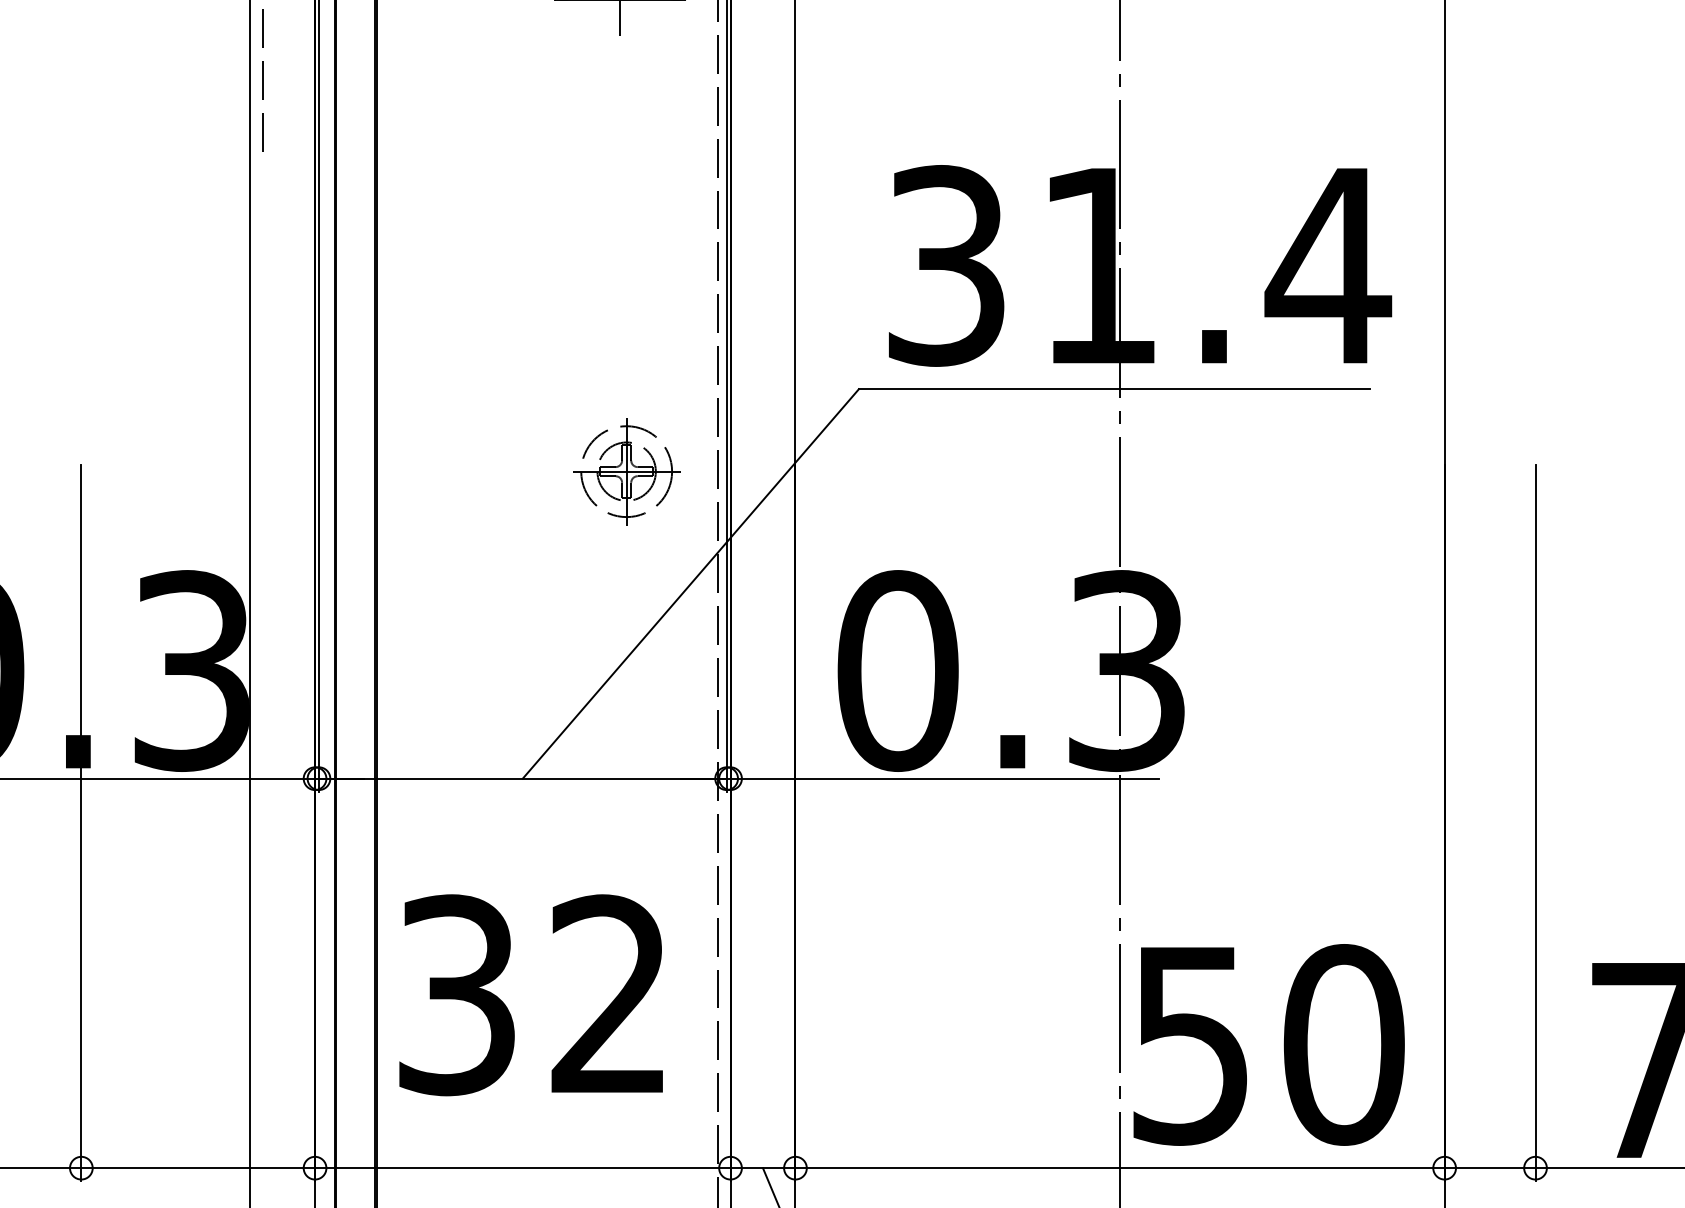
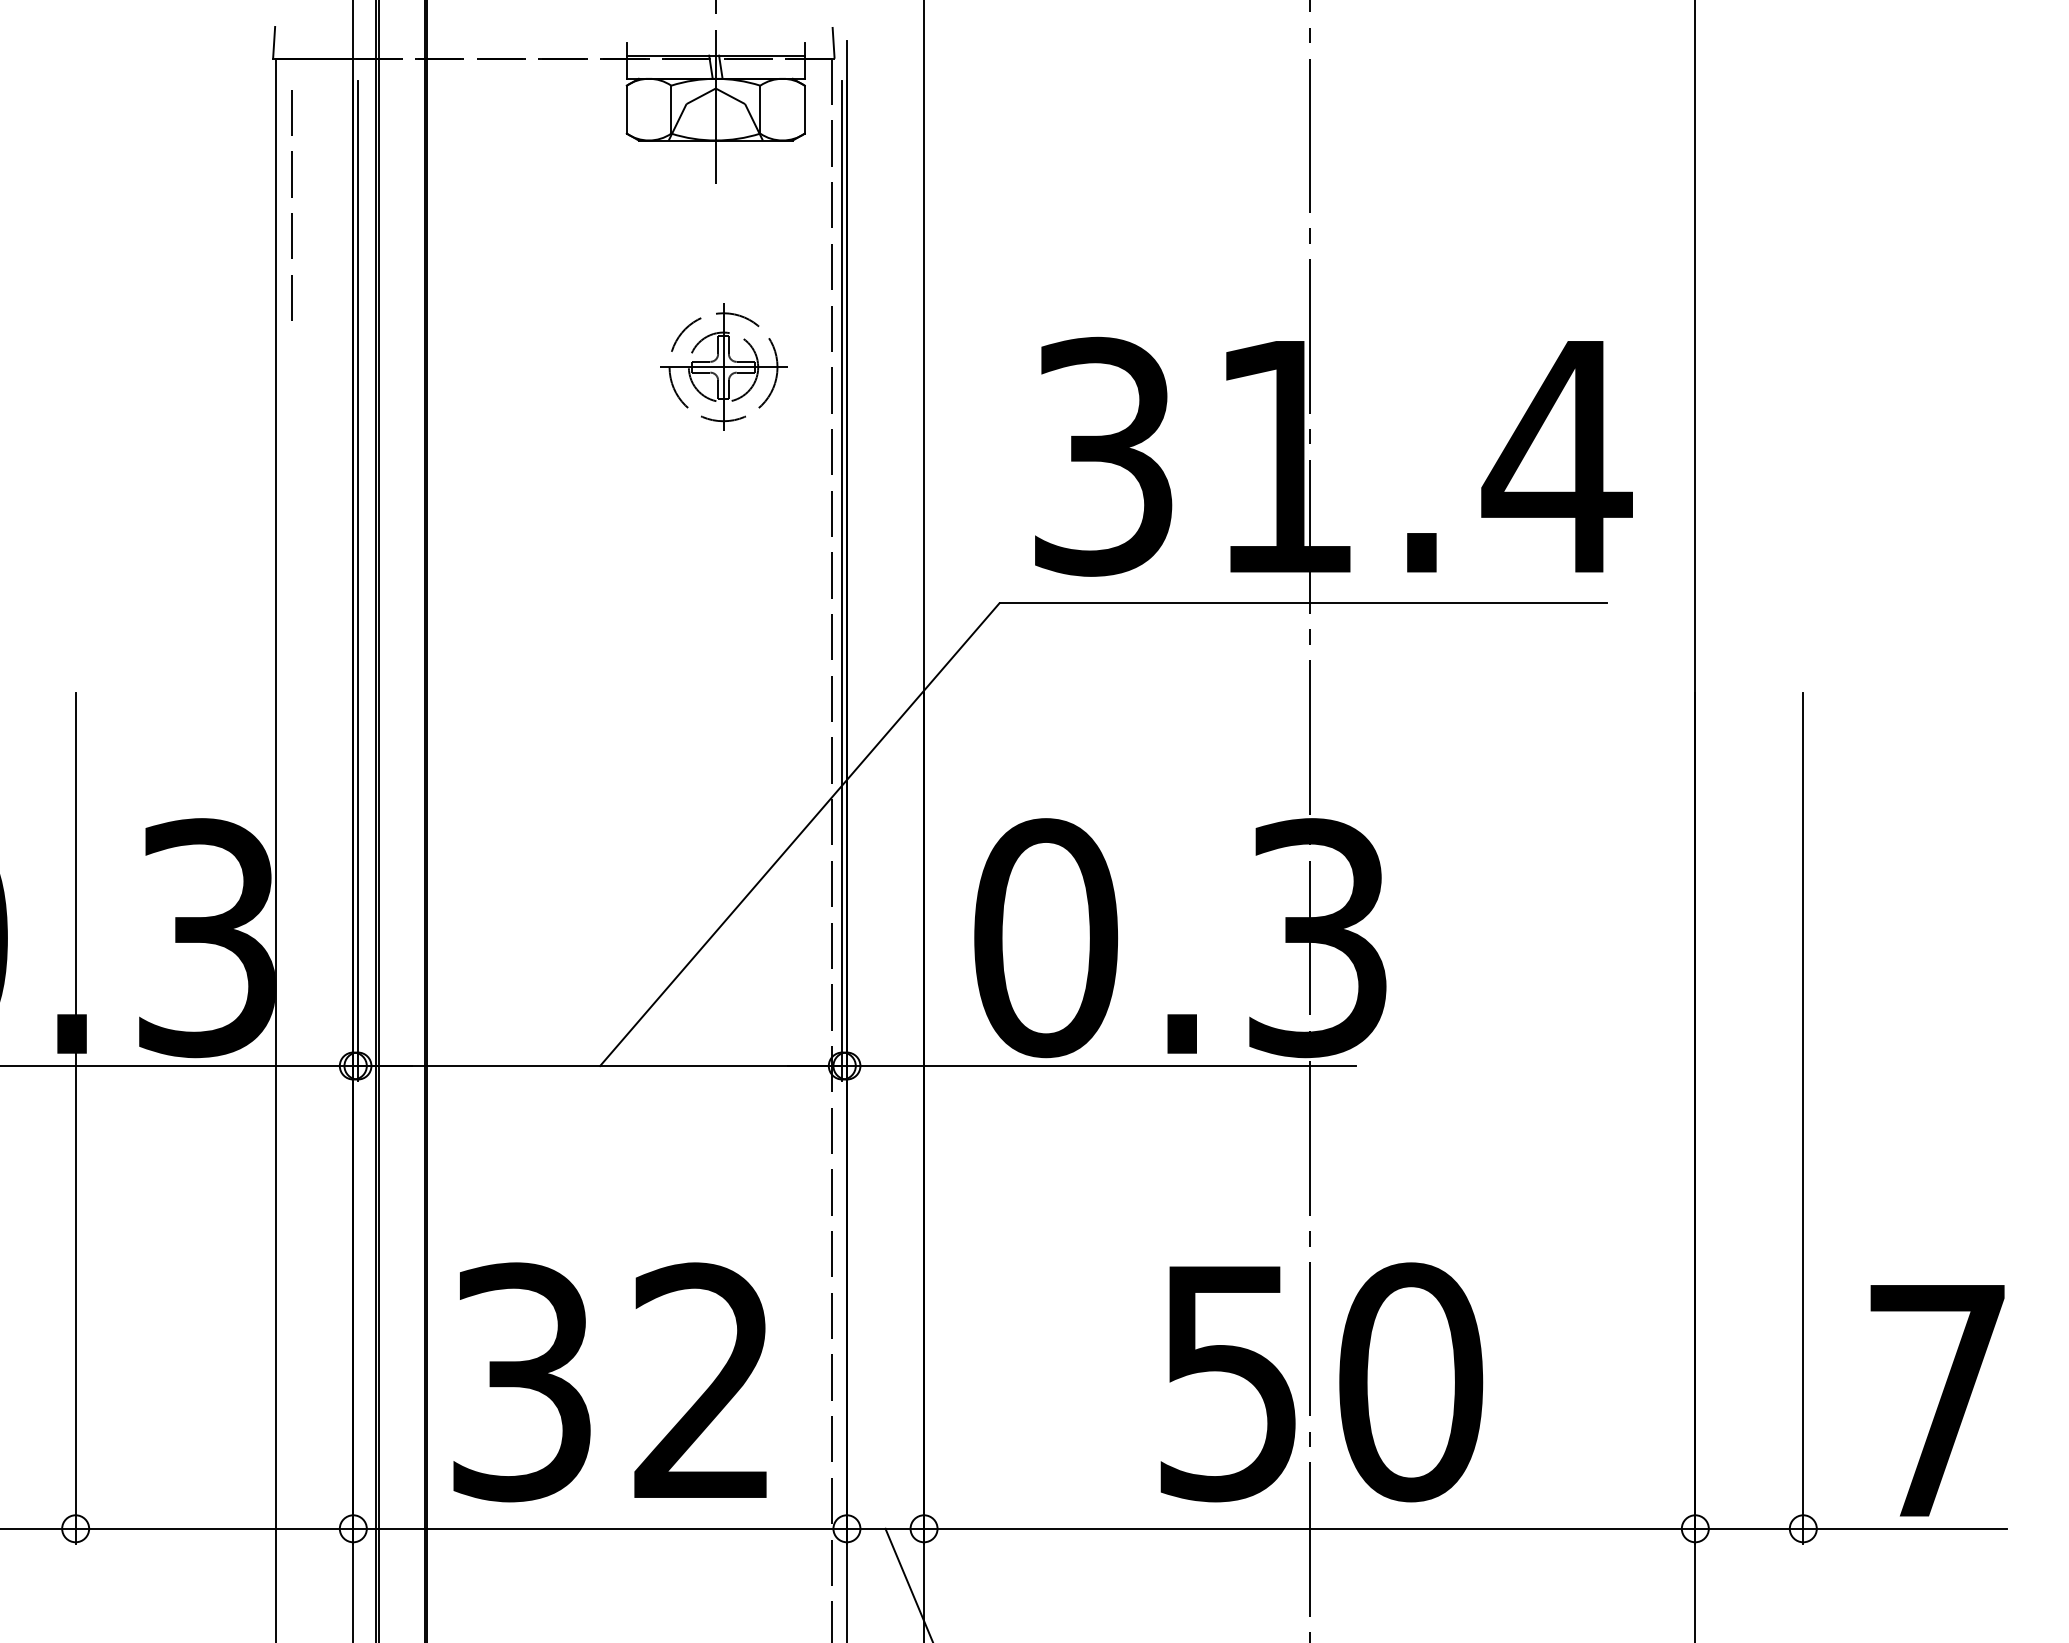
part: (626, 471) -> (723, 366), moved
text: (530, 995) -> (609, 1382), moved
text: (1268, 1045) -> (1321, 1382), moved

